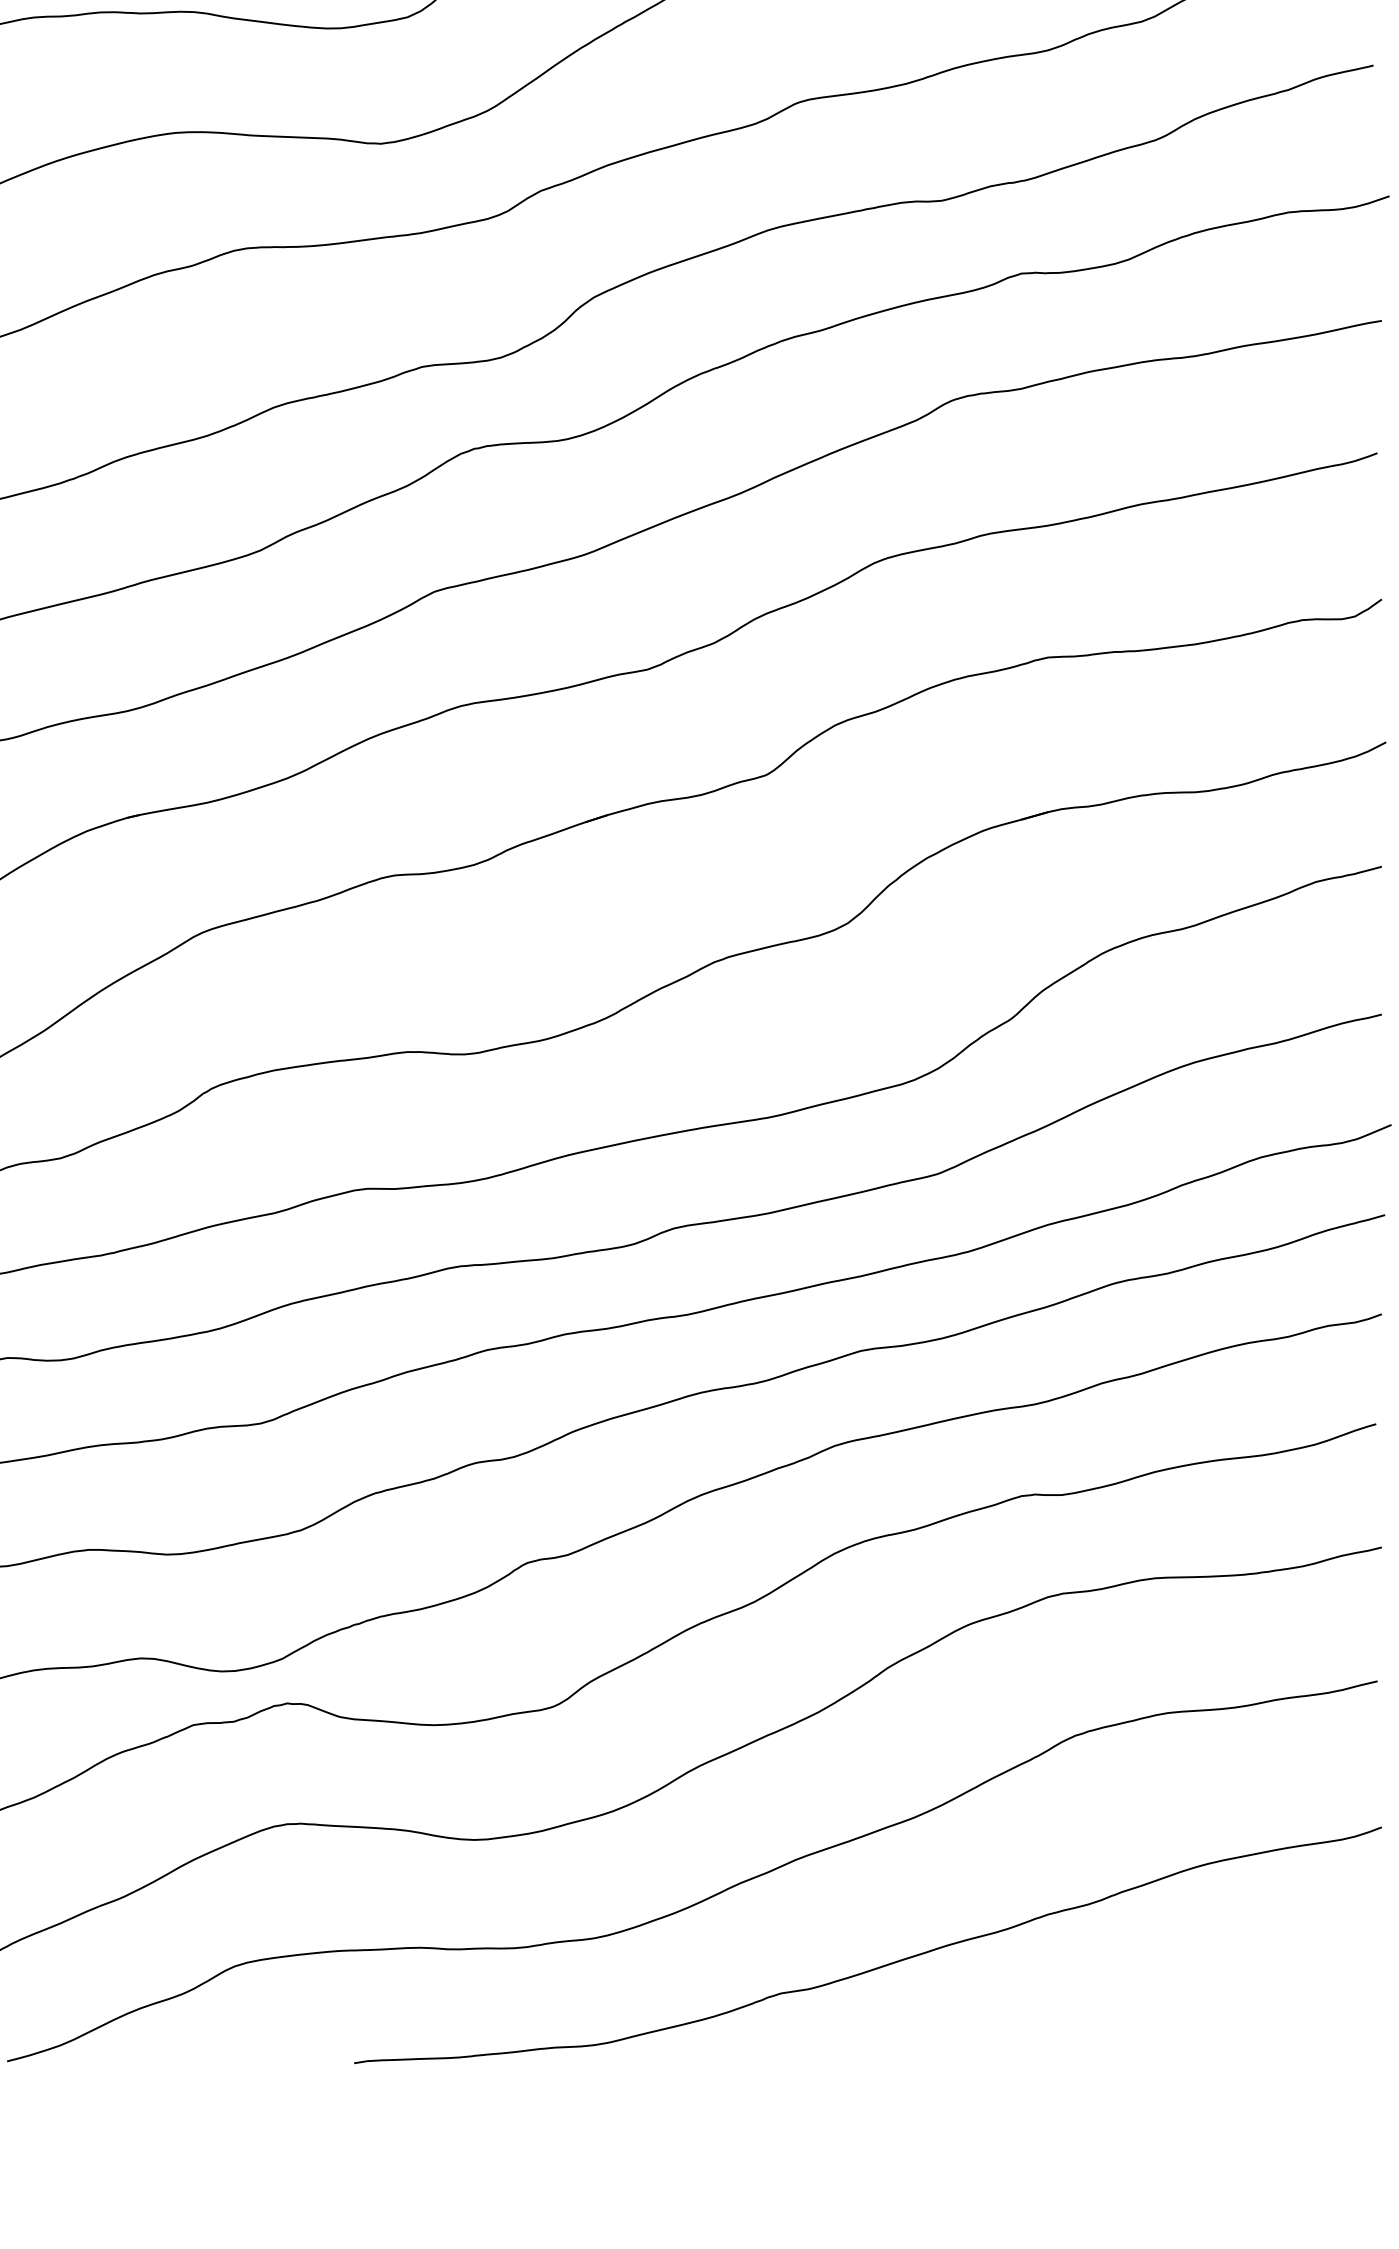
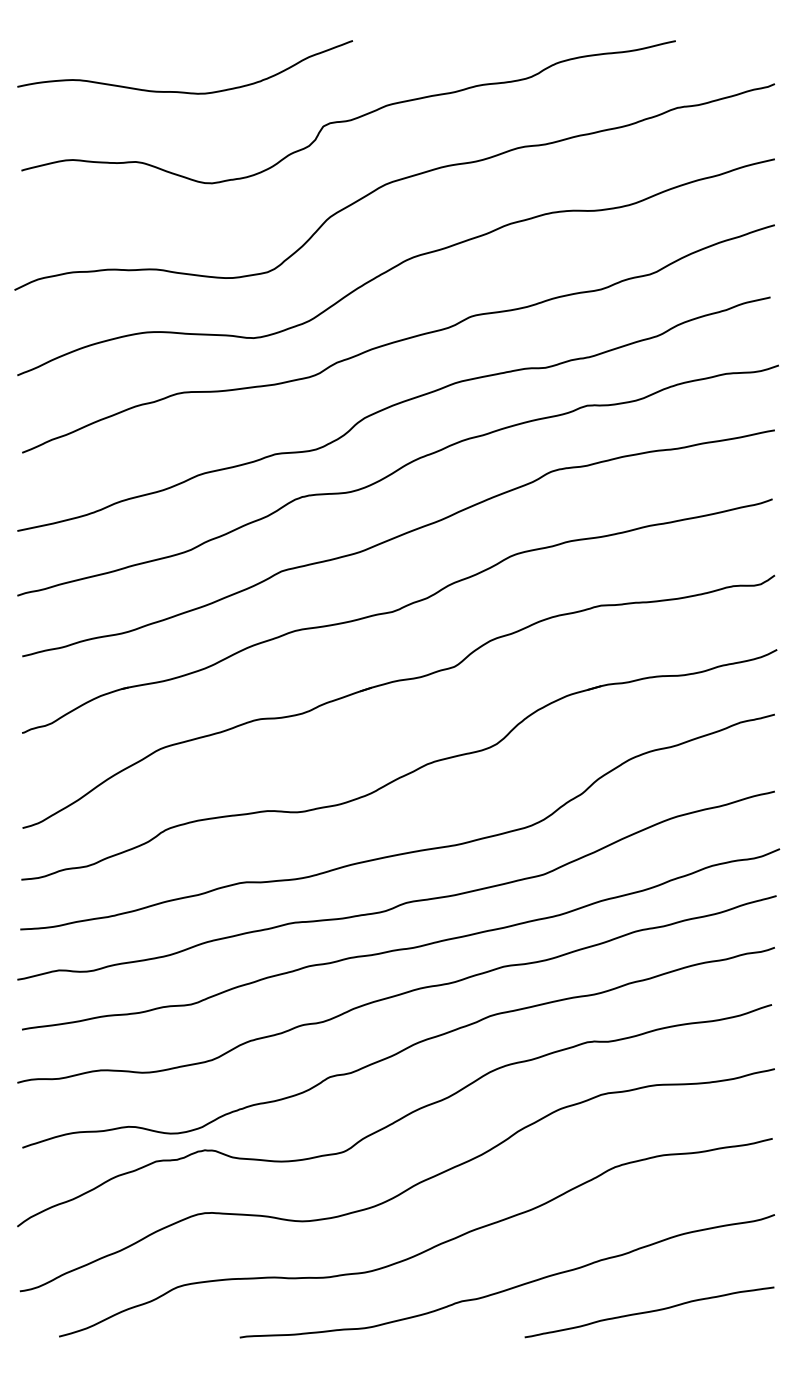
curve: (1141, 2014) -> (649, 1312), added

